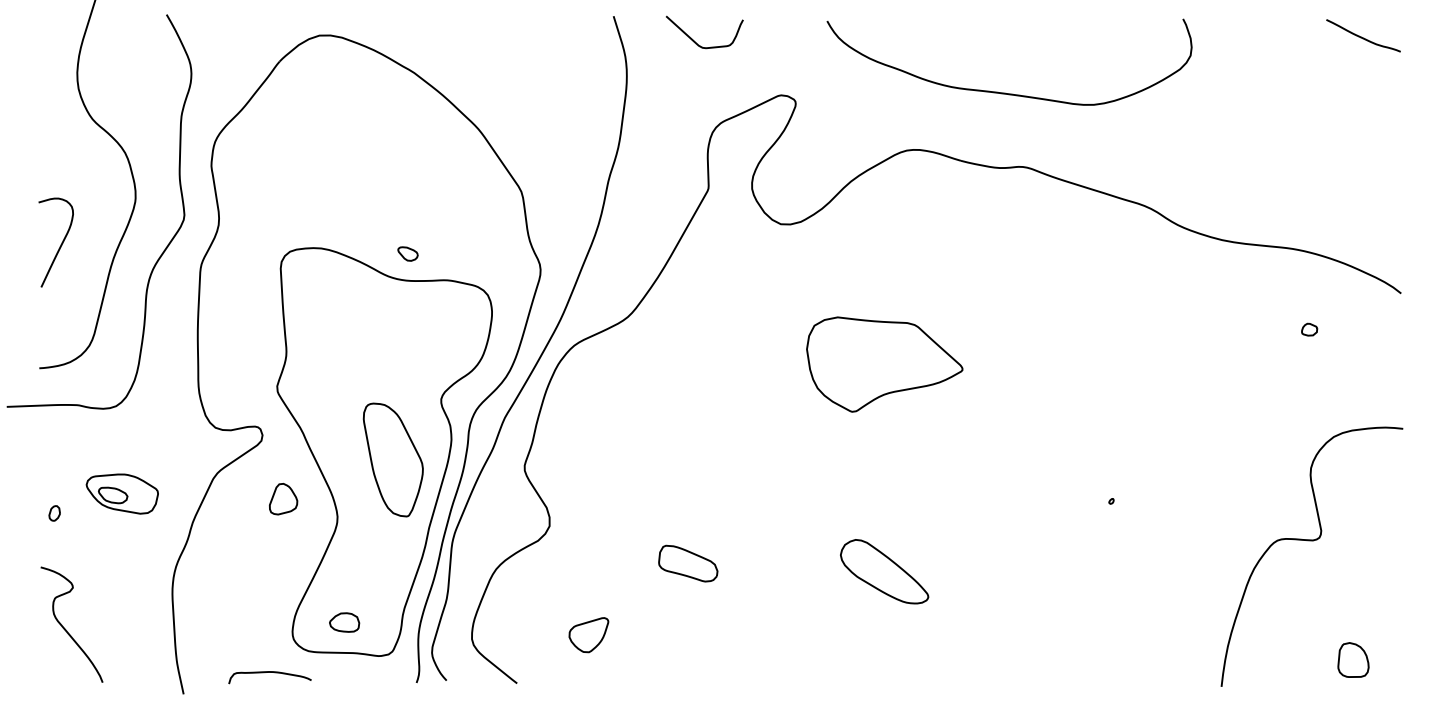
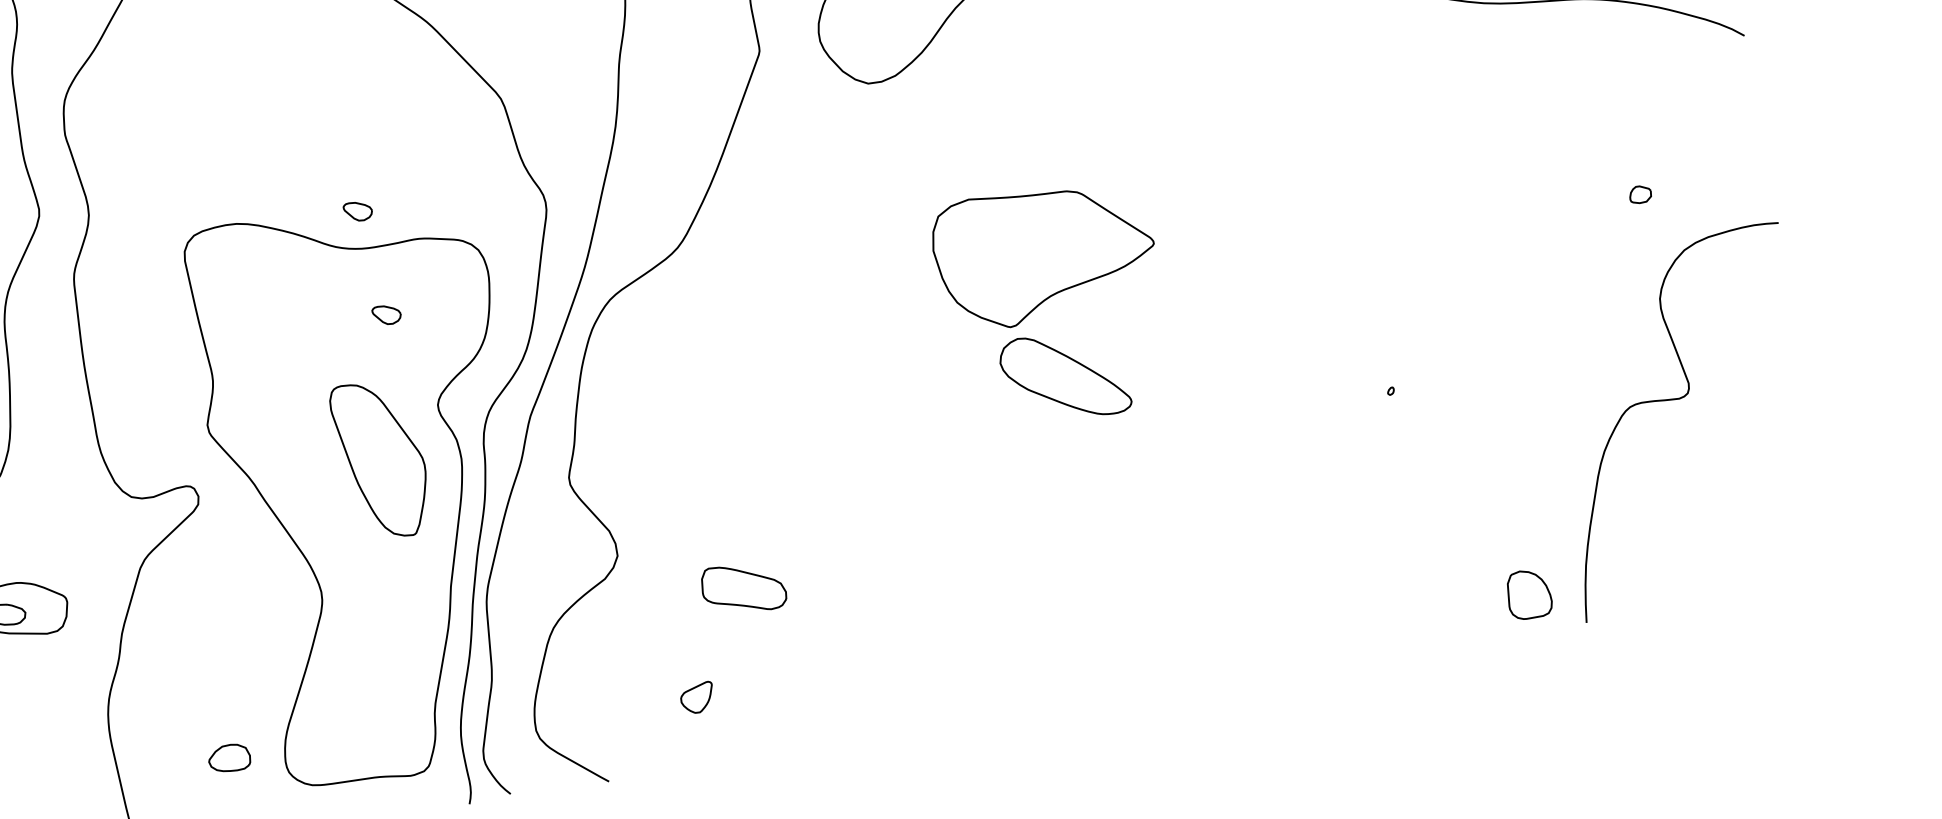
part: (415, 329) -> (386, 314), added
part: (1309, 329) -> (1640, 194), moved
part: (392, 459) -> (380, 459), moved
part: (283, 499) -> (242, 580), removed
part: (688, 563) -> (743, 588), moved
part: (884, 571) -> (1064, 376), moved
part: (344, 622) -> (229, 758), moved
part: (588, 635) -> (696, 698), size x0.6
part: (1353, 659) -> (1528, 593), moved

